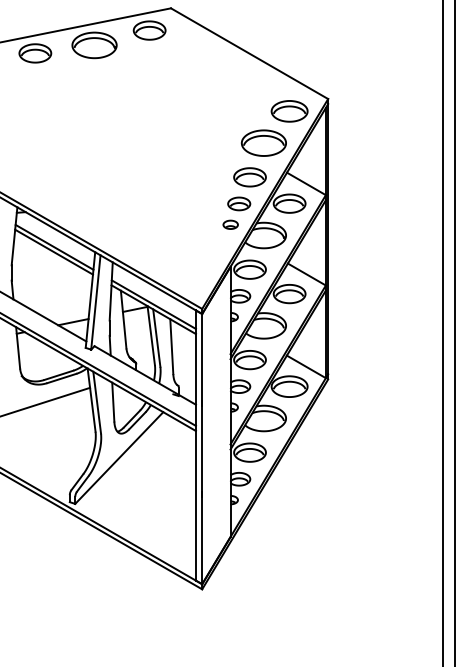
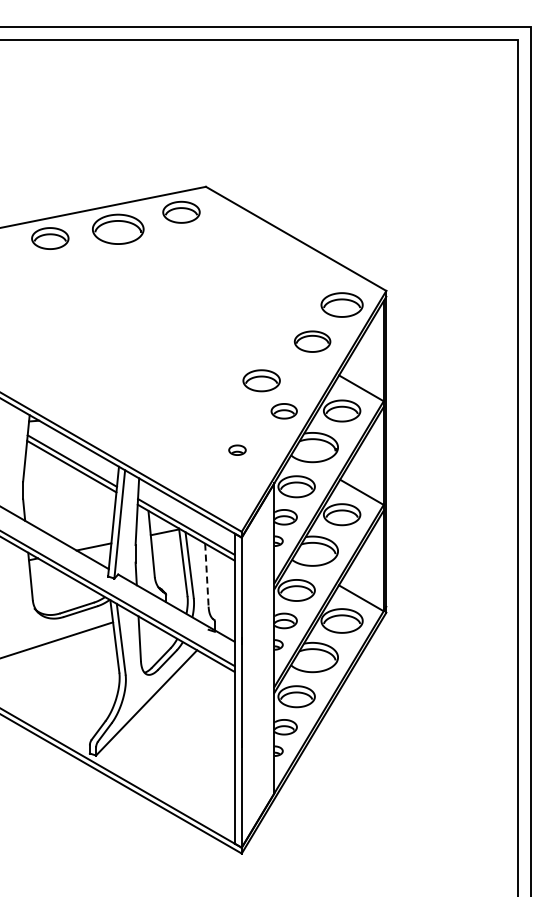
part: (263, 143) -> (312, 341), size x0.7
part: (249, 177) -> (261, 380), moved
part: (230, 224) -> (237, 449), moved
line: (171, 347) -> (206, 575), solid -> dashed

